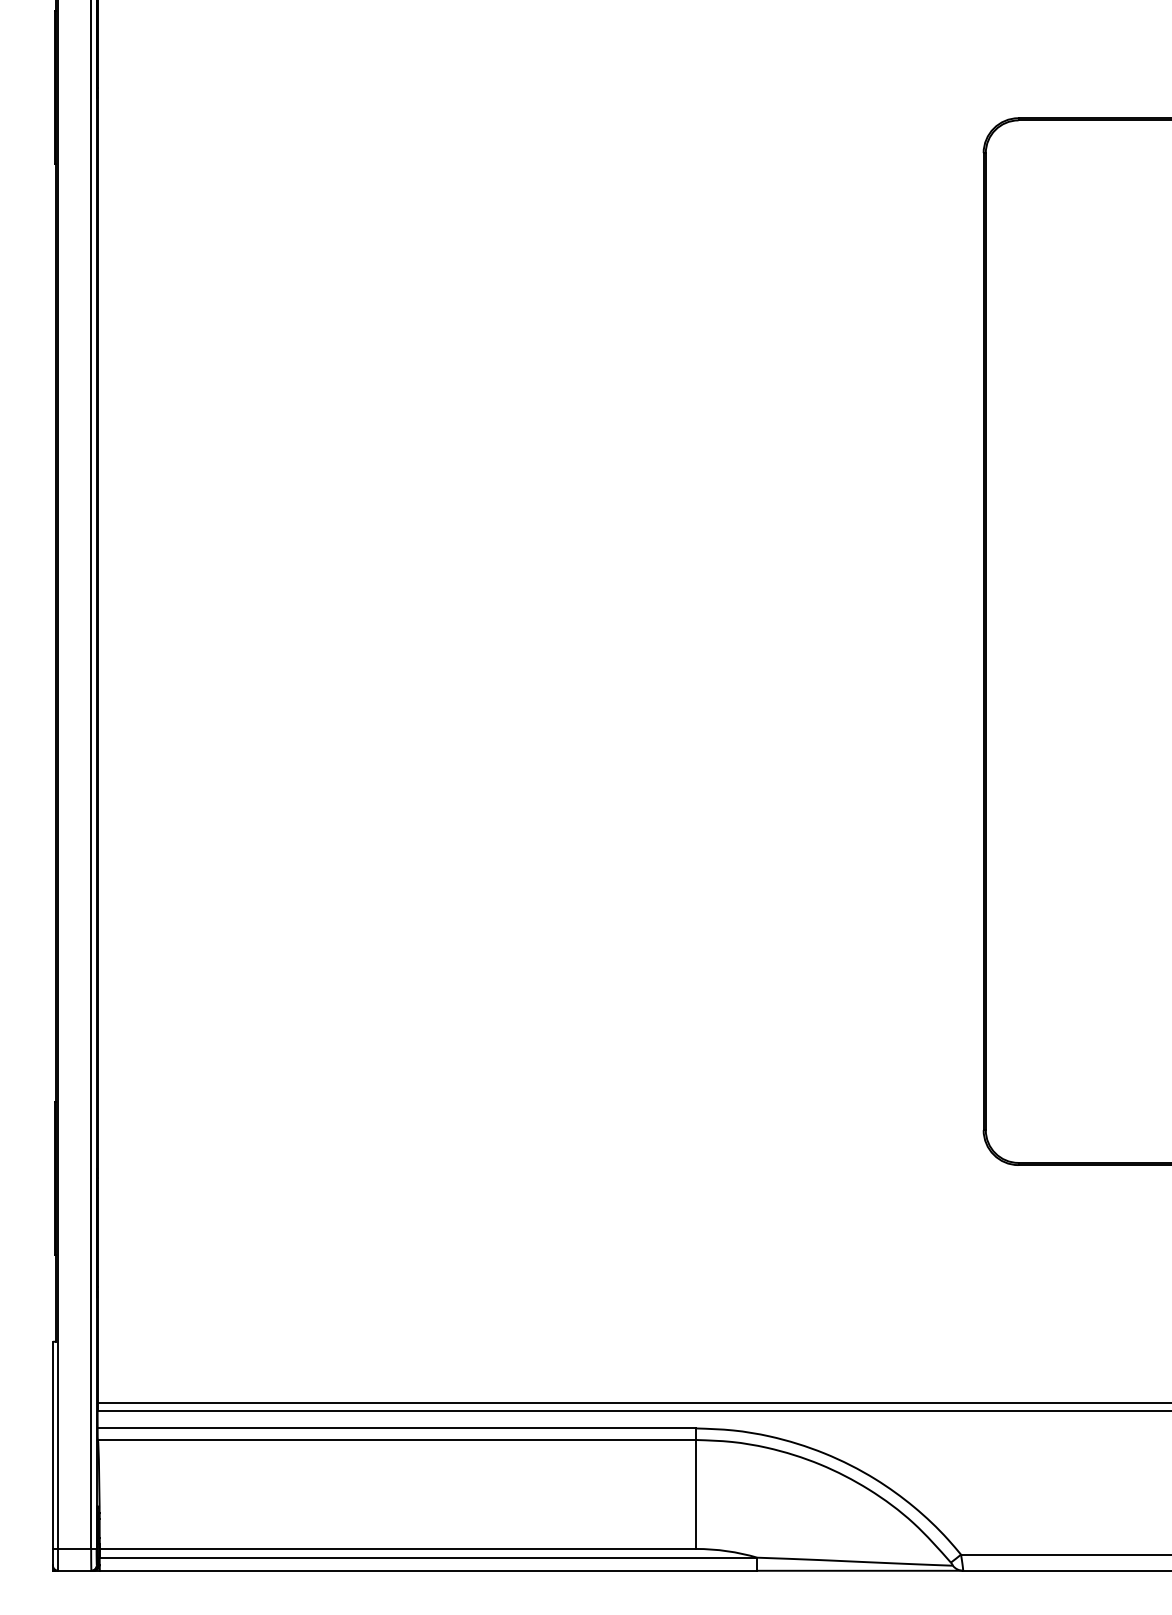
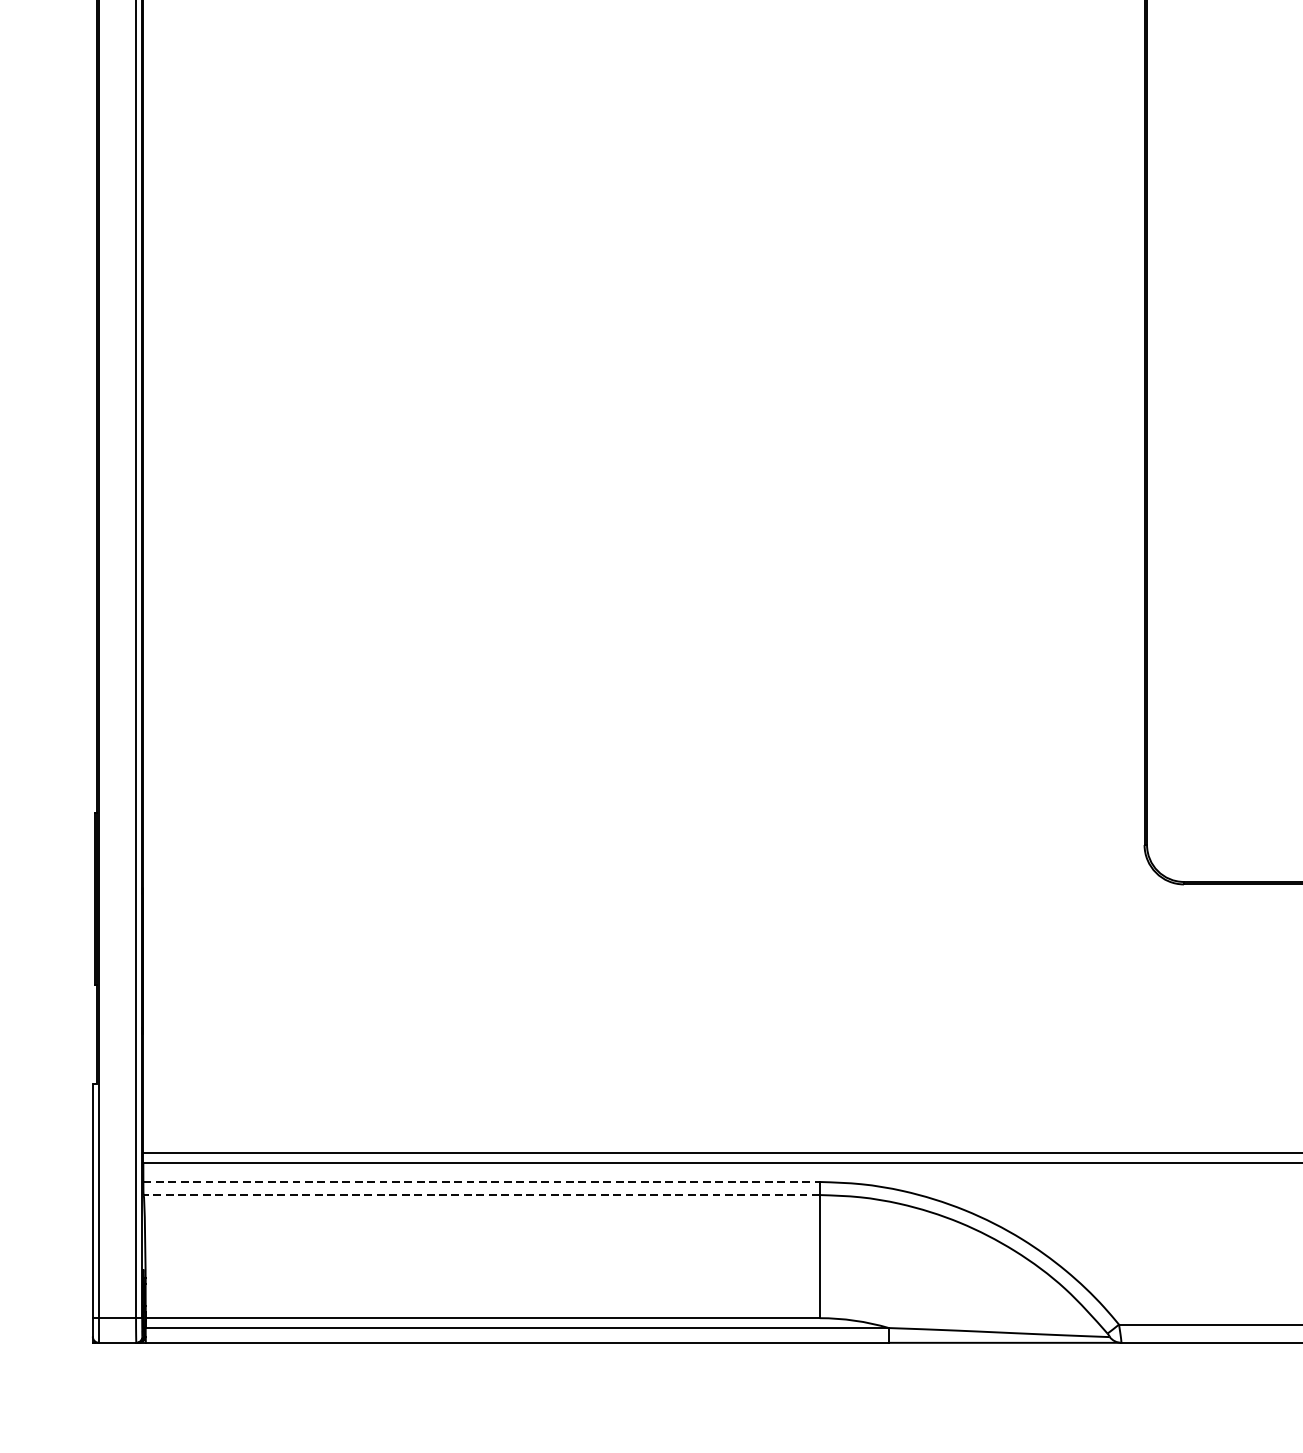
line: (397, 1428) -> (482, 1182), solid -> dashed
line: (396, 1440) -> (481, 1195), solid -> dashed

